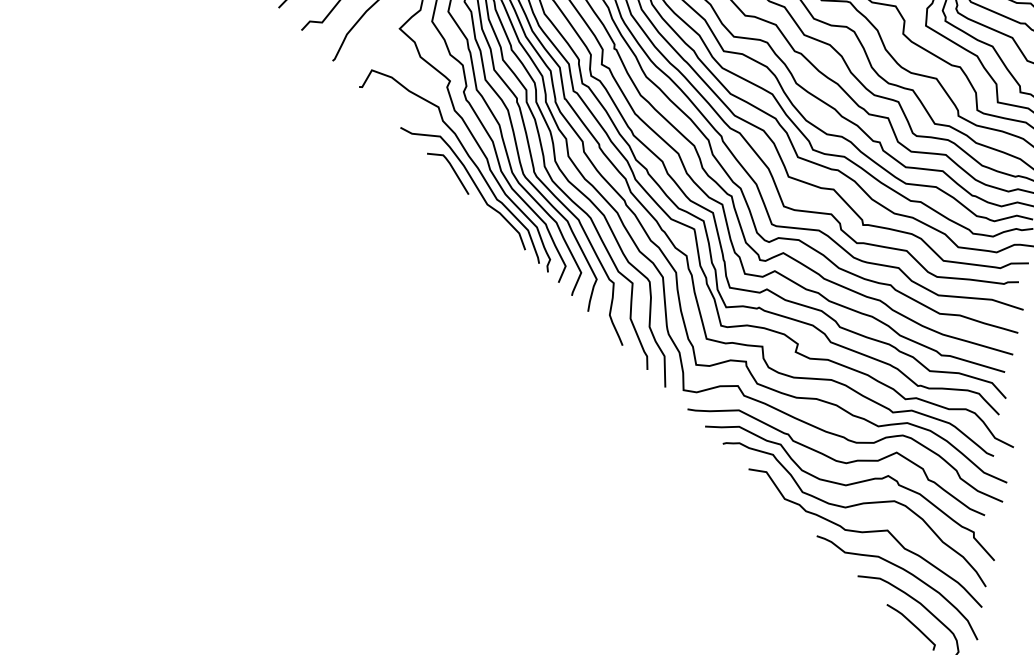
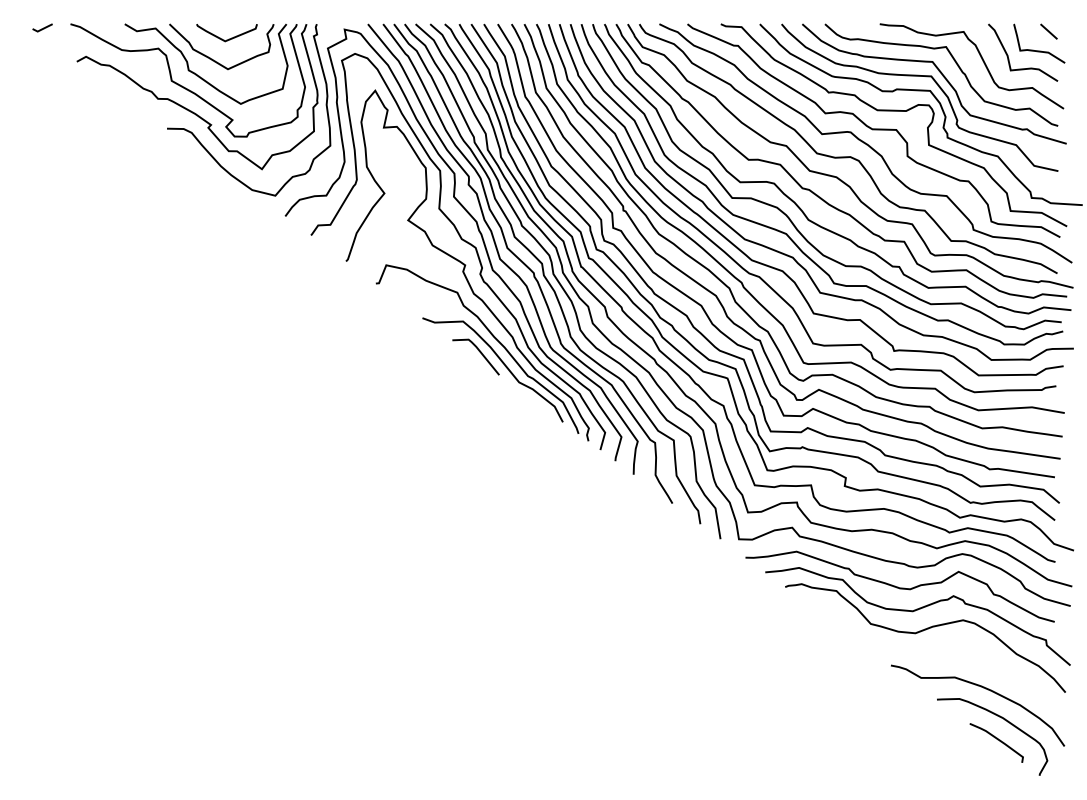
curve: (866, 532) -> (939, 655), removed

